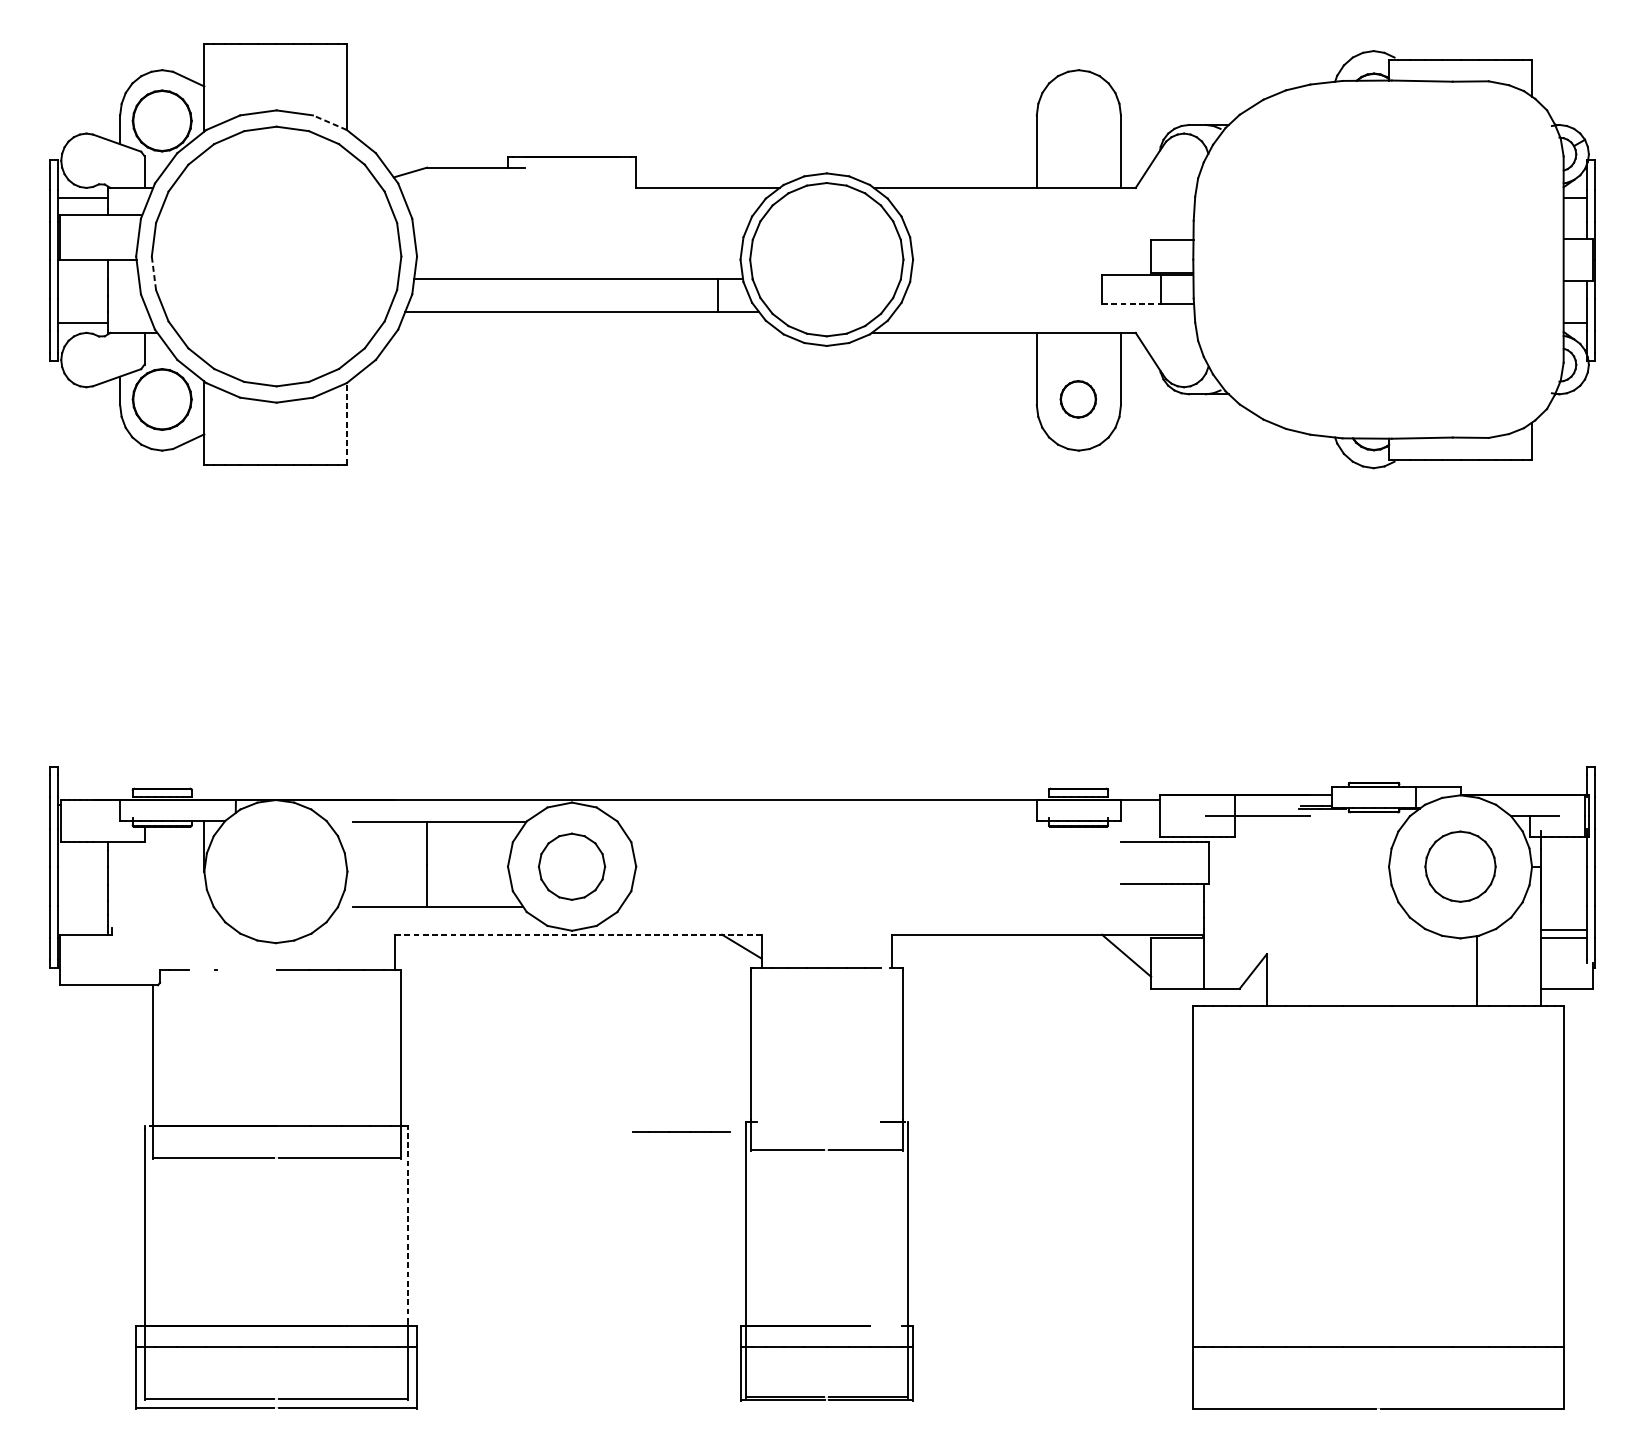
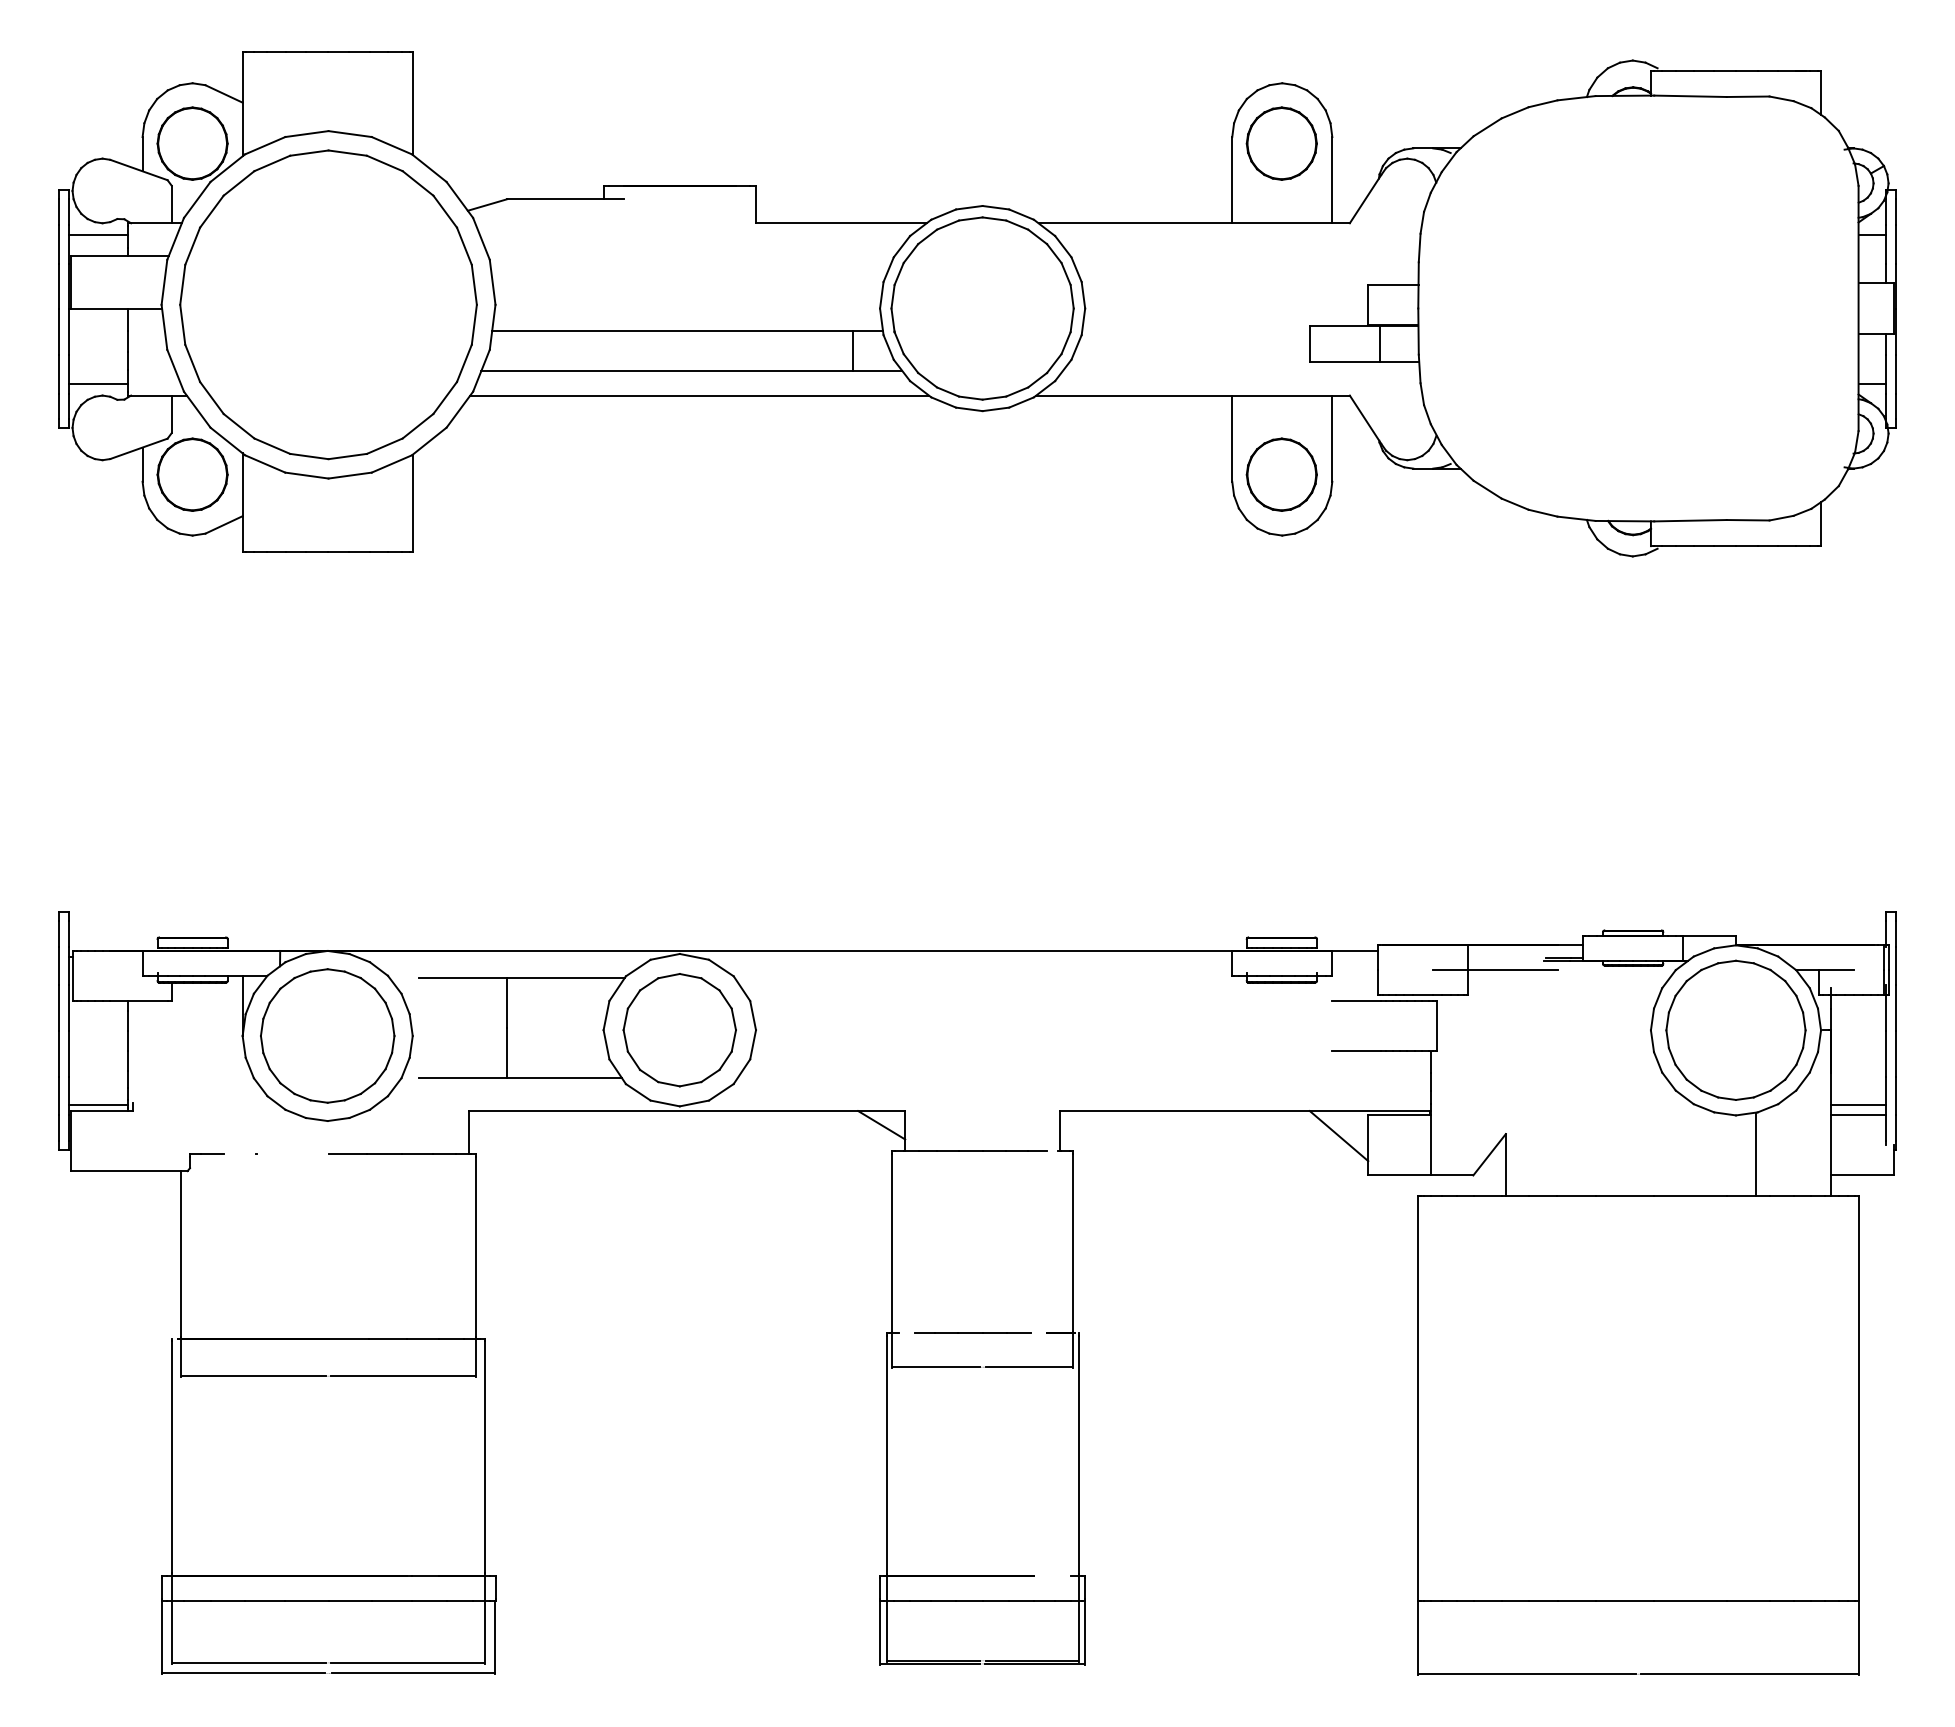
part: (1078, 120) -> (1281, 143), added
line: (329, 122) -> (391, 145), dashed -> solid
line: (153, 273) -> (182, 324), dashed -> solid
line: (1132, 304) -> (1345, 361), dashed -> solid
line: (588, 332) -> (699, 395), added
part: (1078, 399) -> (1281, 474), size x1.67
line: (347, 423) -> (412, 503), dashed -> solid
part: (571, 866) -> (679, 1030), size x1.43
part: (1460, 866) -> (1735, 1029), size x1.67
part: (275, 871) -> (327, 1035), added
line: (82, 930) -> (97, 1105), added
line: (578, 935) -> (687, 1111), dashed -> solid
line: (681, 1131) -> (972, 1332), moved
line: (407, 1225) -> (484, 1456), dashed -> solid

